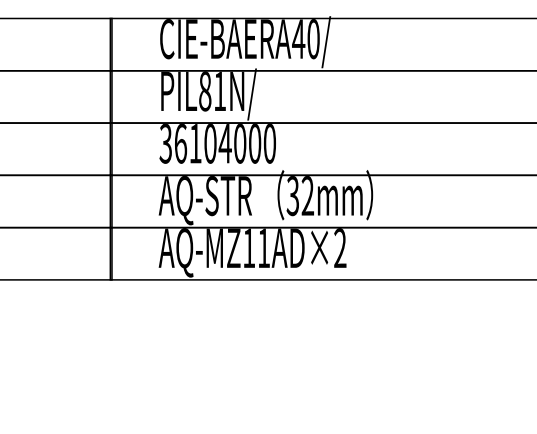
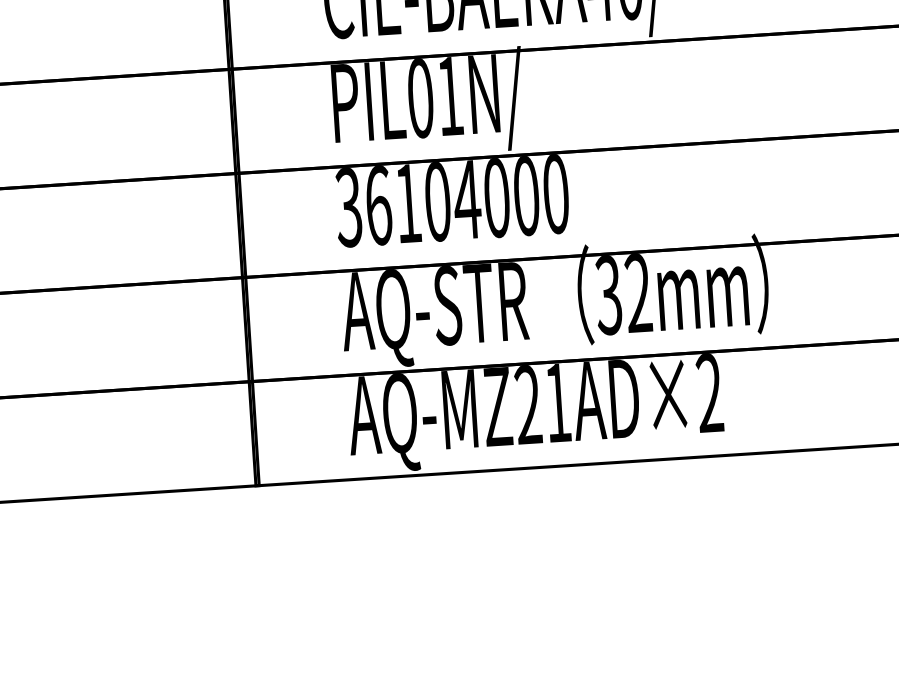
text: (205, 91) -> (421, 98), PIL81N/ -> PIL01N/
text: (249, 247) -> (528, 403), AQ-MZ11AD×2 -> AQ-MZ21AD×2

